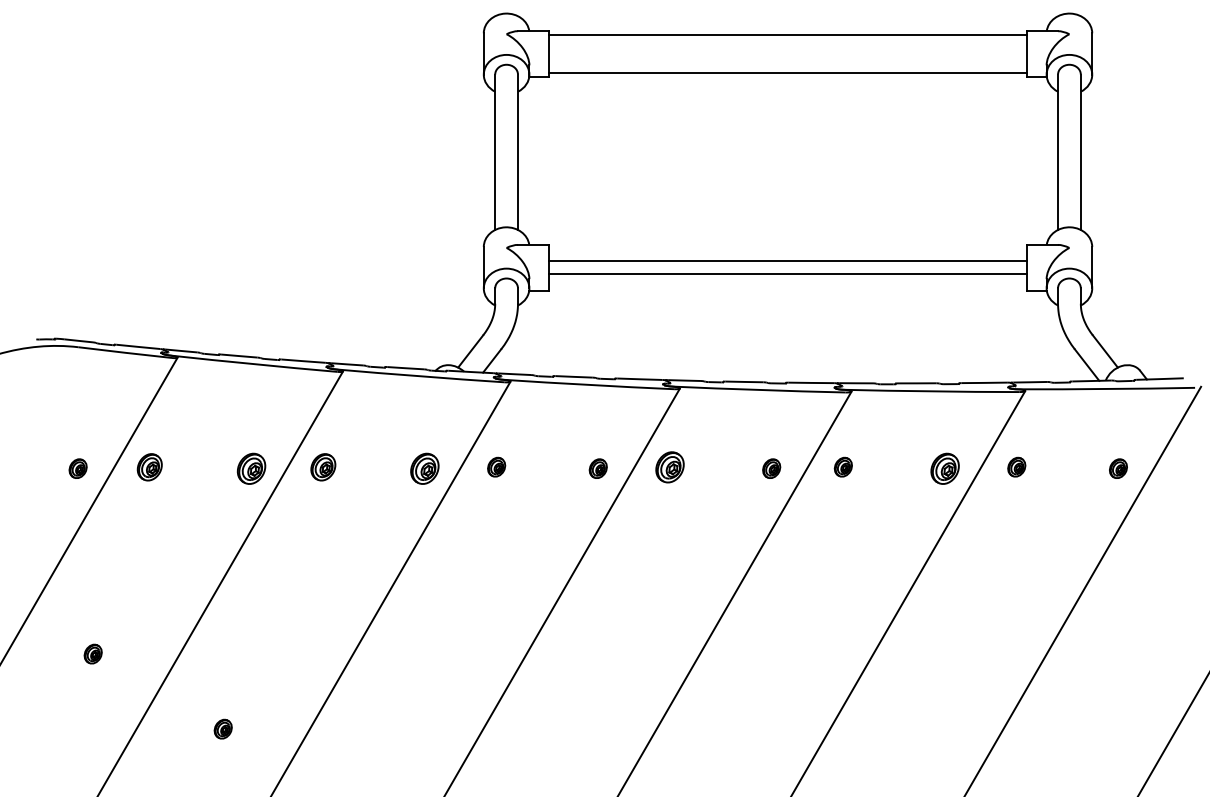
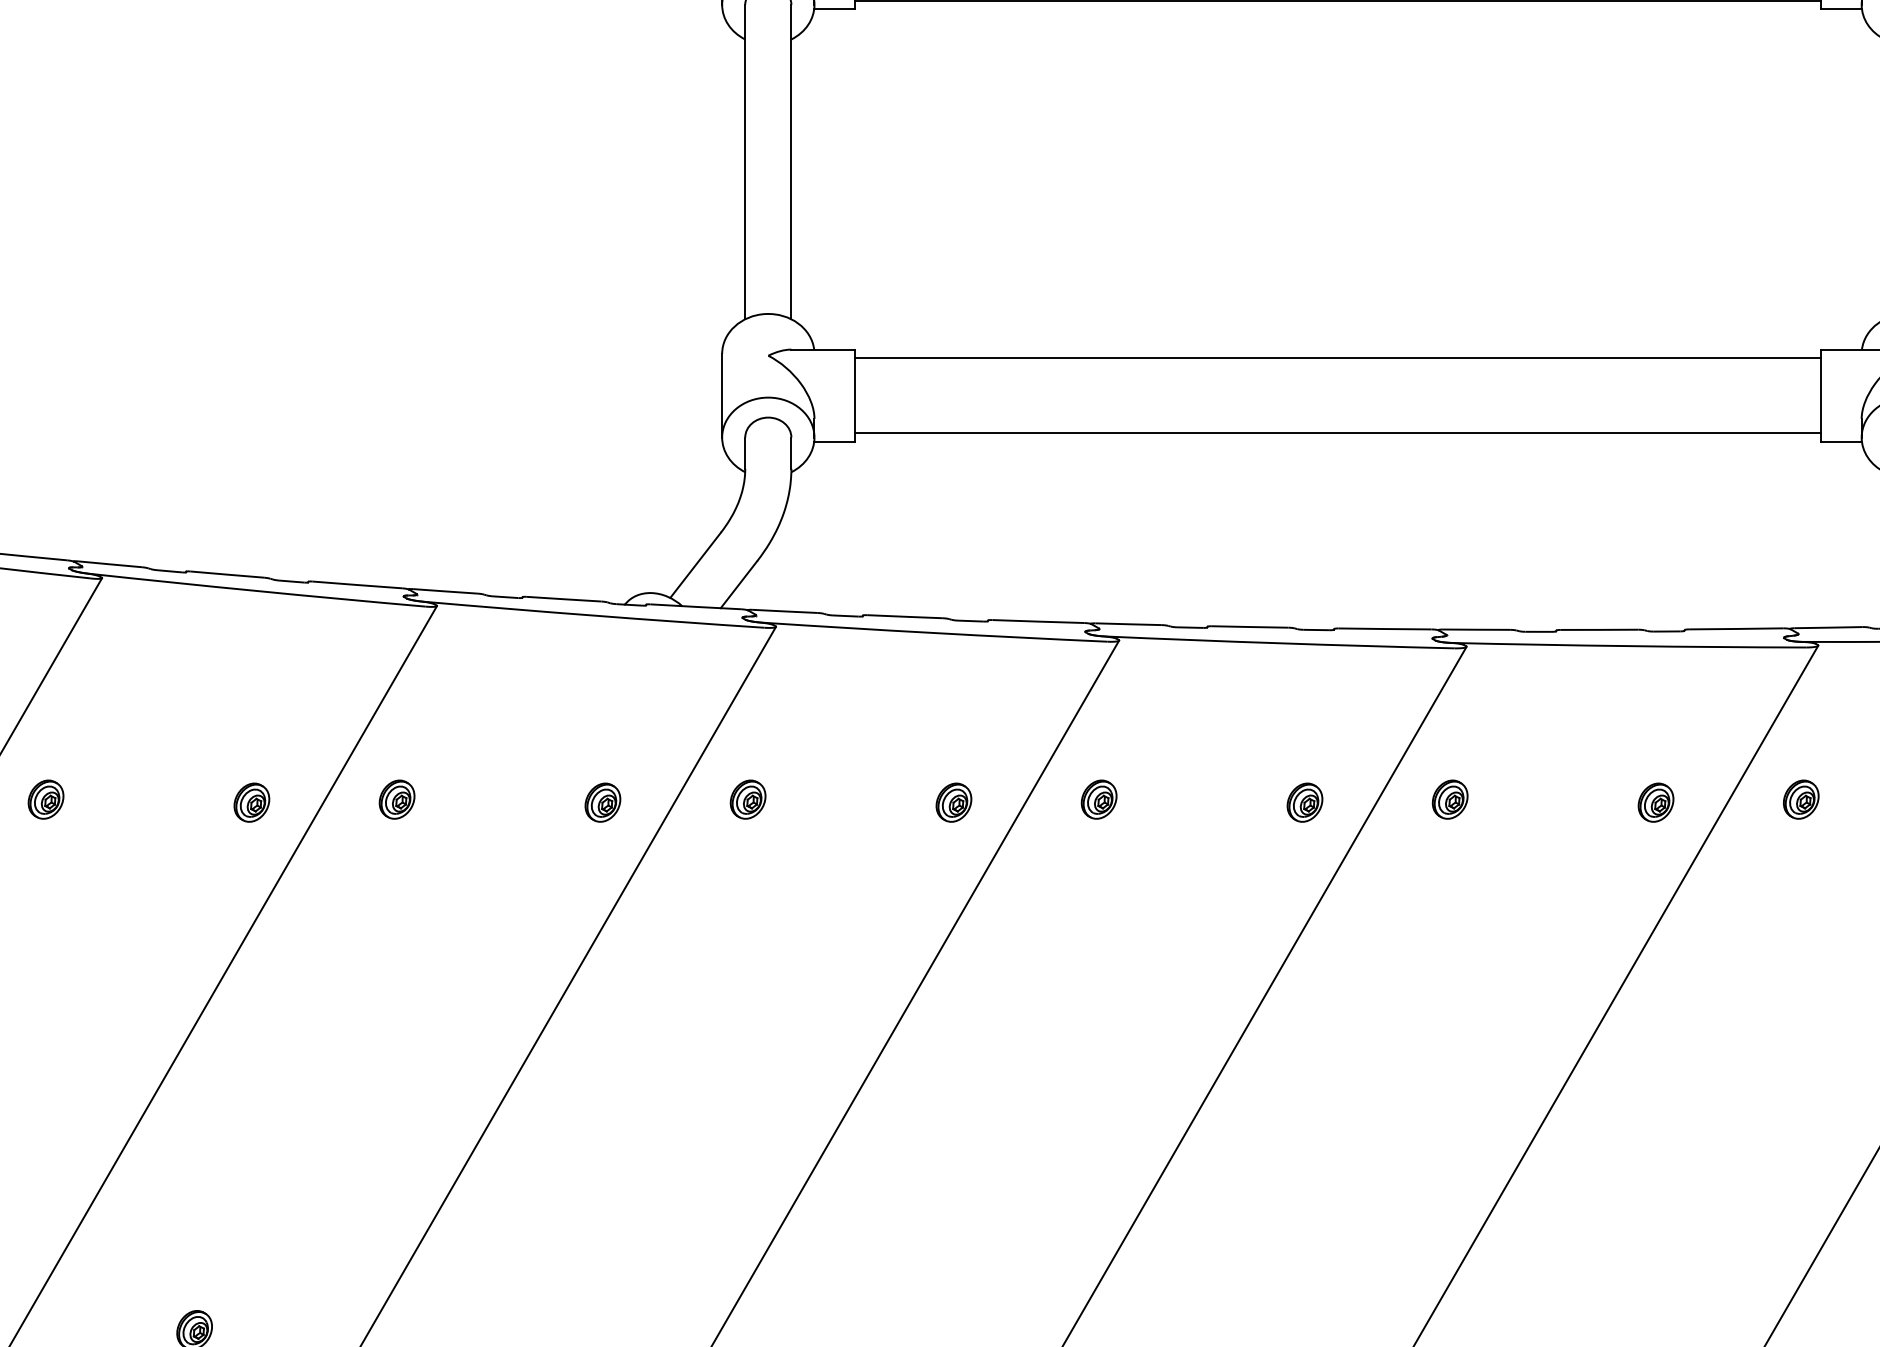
line: (787, 261) -> (1337, 433), moved
line: (787, 274) -> (1337, 358), moved
part: (149, 466) -> (45, 798), size x0.71
part: (322, 466) -> (395, 798), size x0.71
part: (669, 466) -> (1098, 798), size x0.62
part: (251, 468) -> (251, 802), size x0.62
part: (424, 468) -> (602, 802), size x0.62
part: (944, 468) -> (1654, 802), size x0.62

